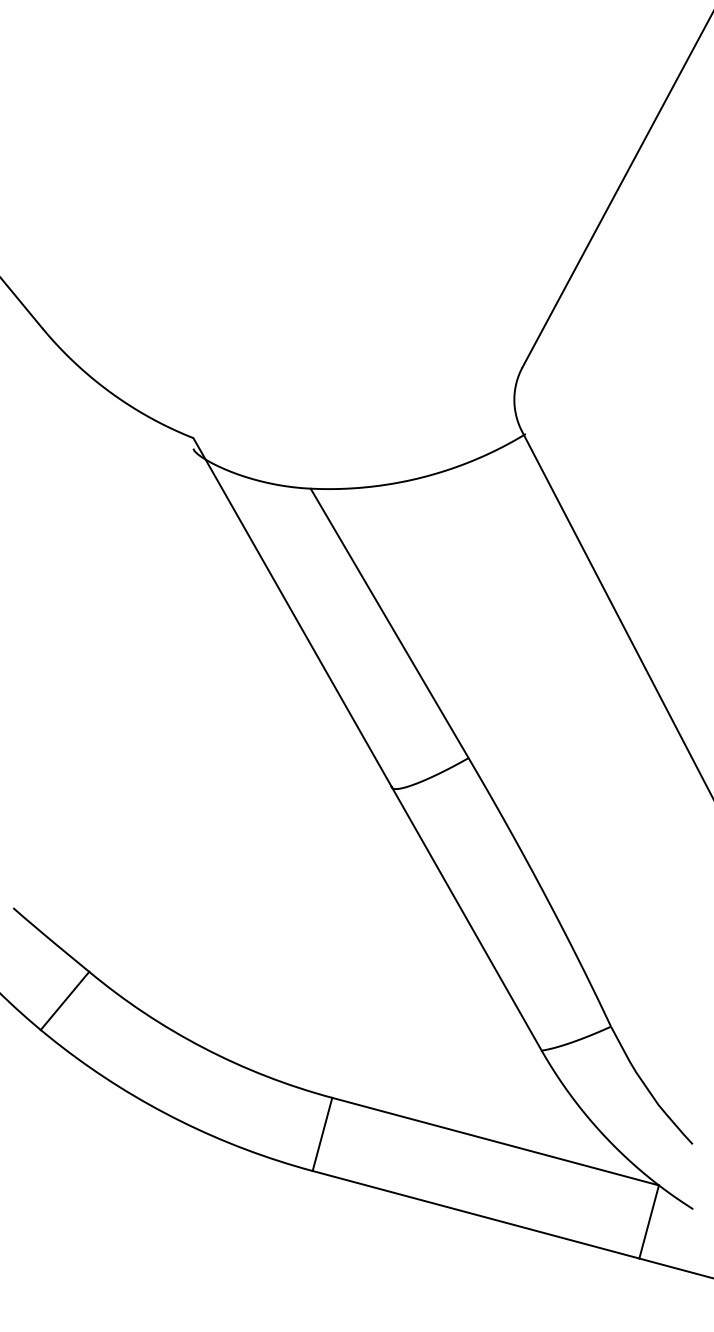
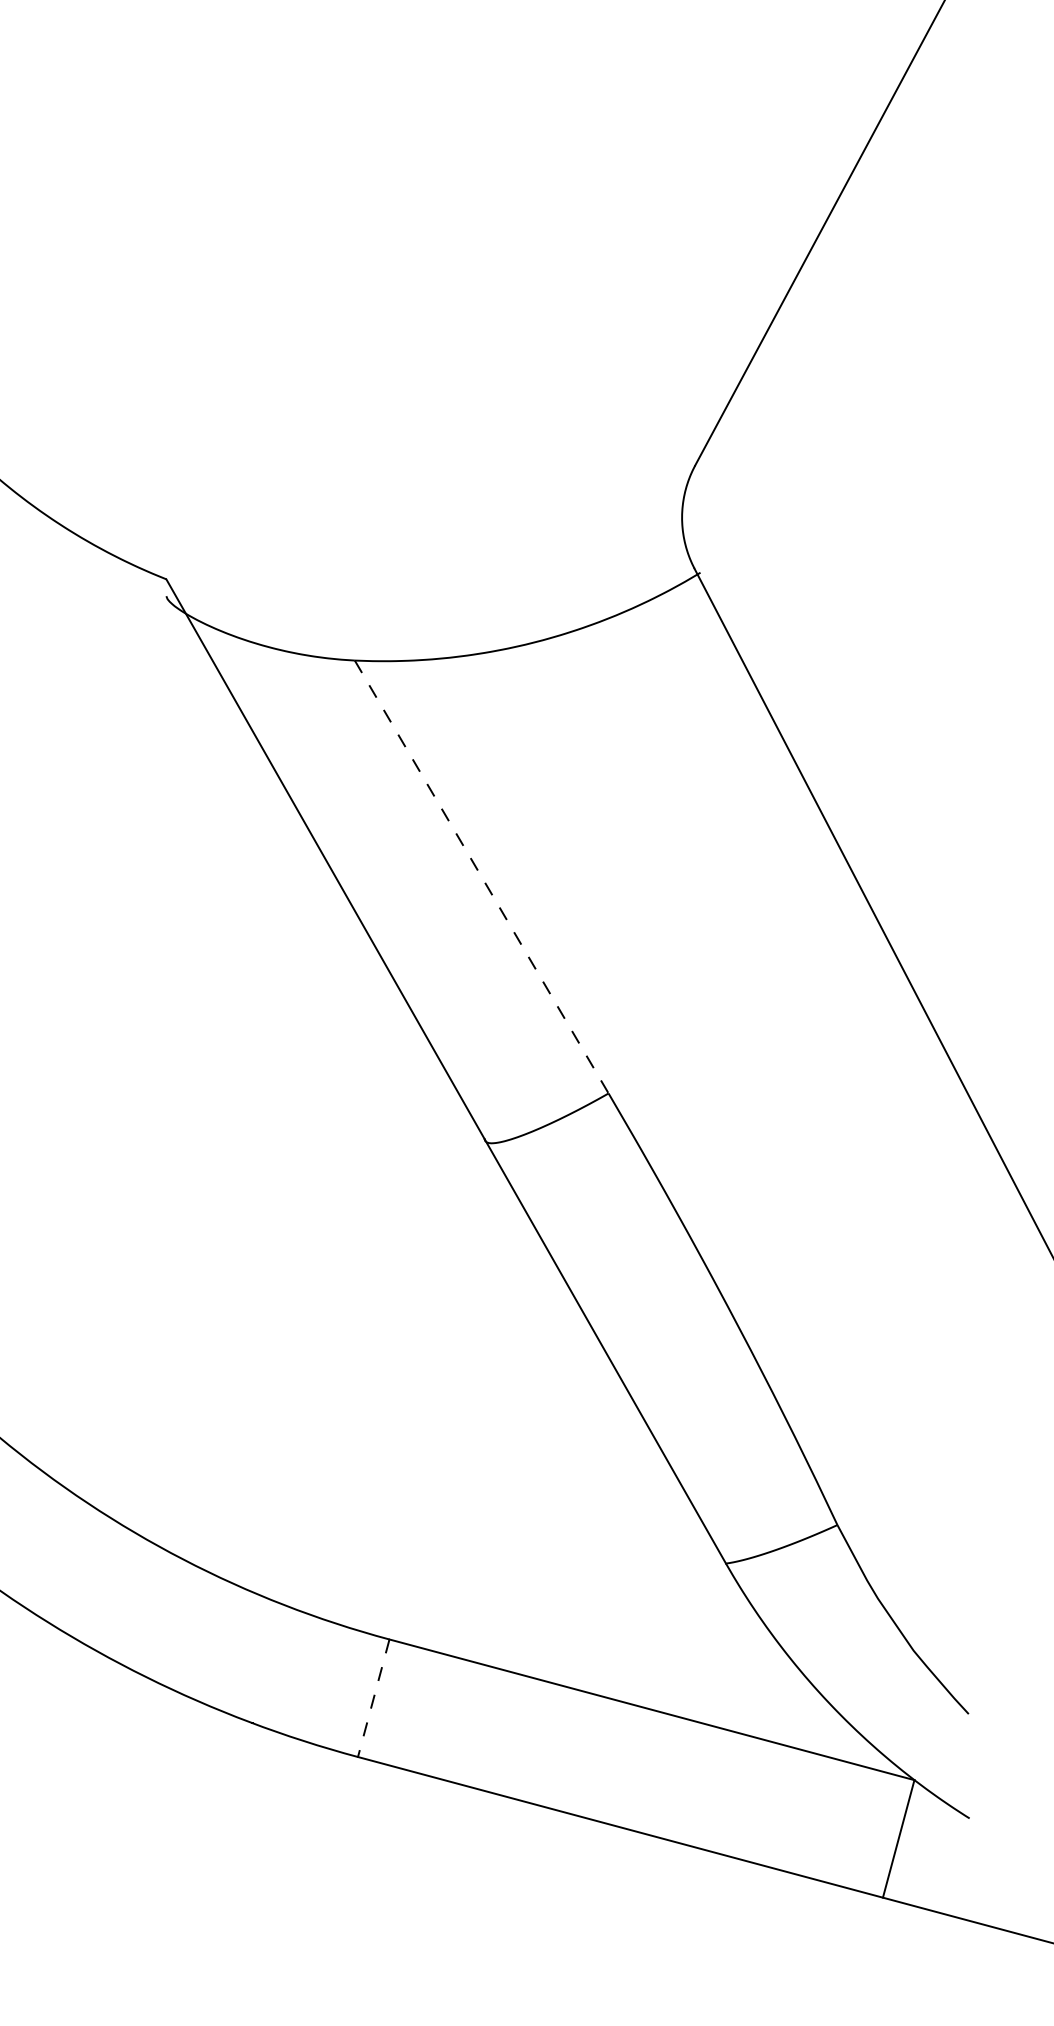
line: (389, 623) -> (481, 877), solid -> dashed
line: (322, 1134) -> (373, 1698), solid -> dashed

